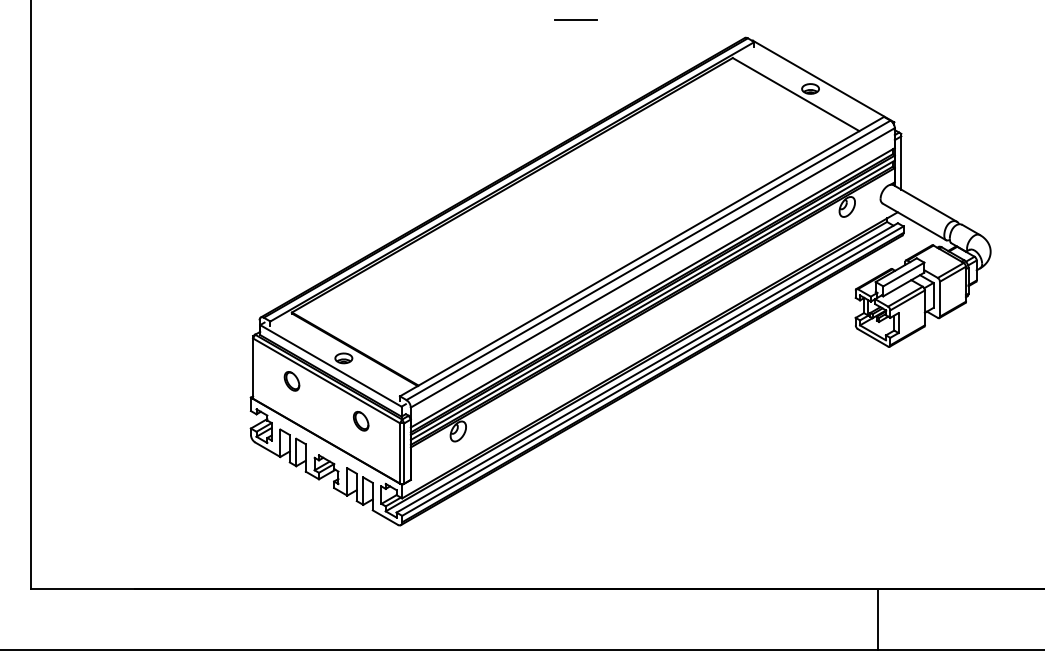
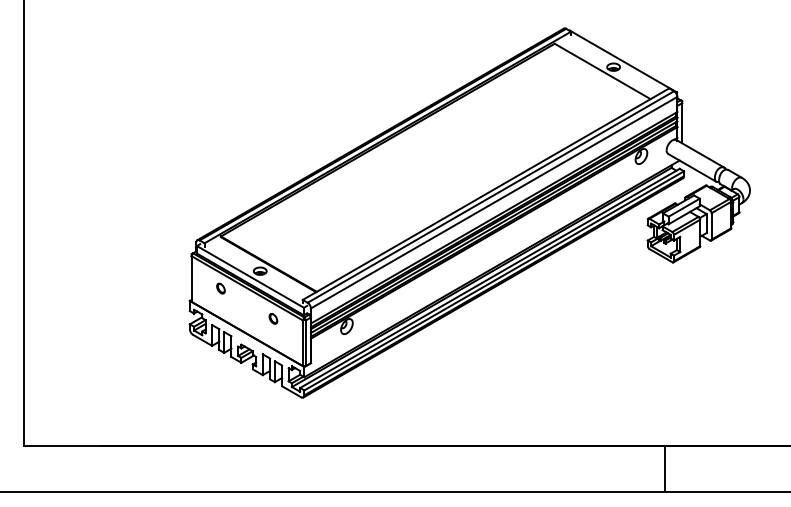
line: (575, 20) -> (435, 15), removed
part: (291, 381) -> (220, 288), size x0.7
part: (361, 421) -> (273, 318), size x0.7

